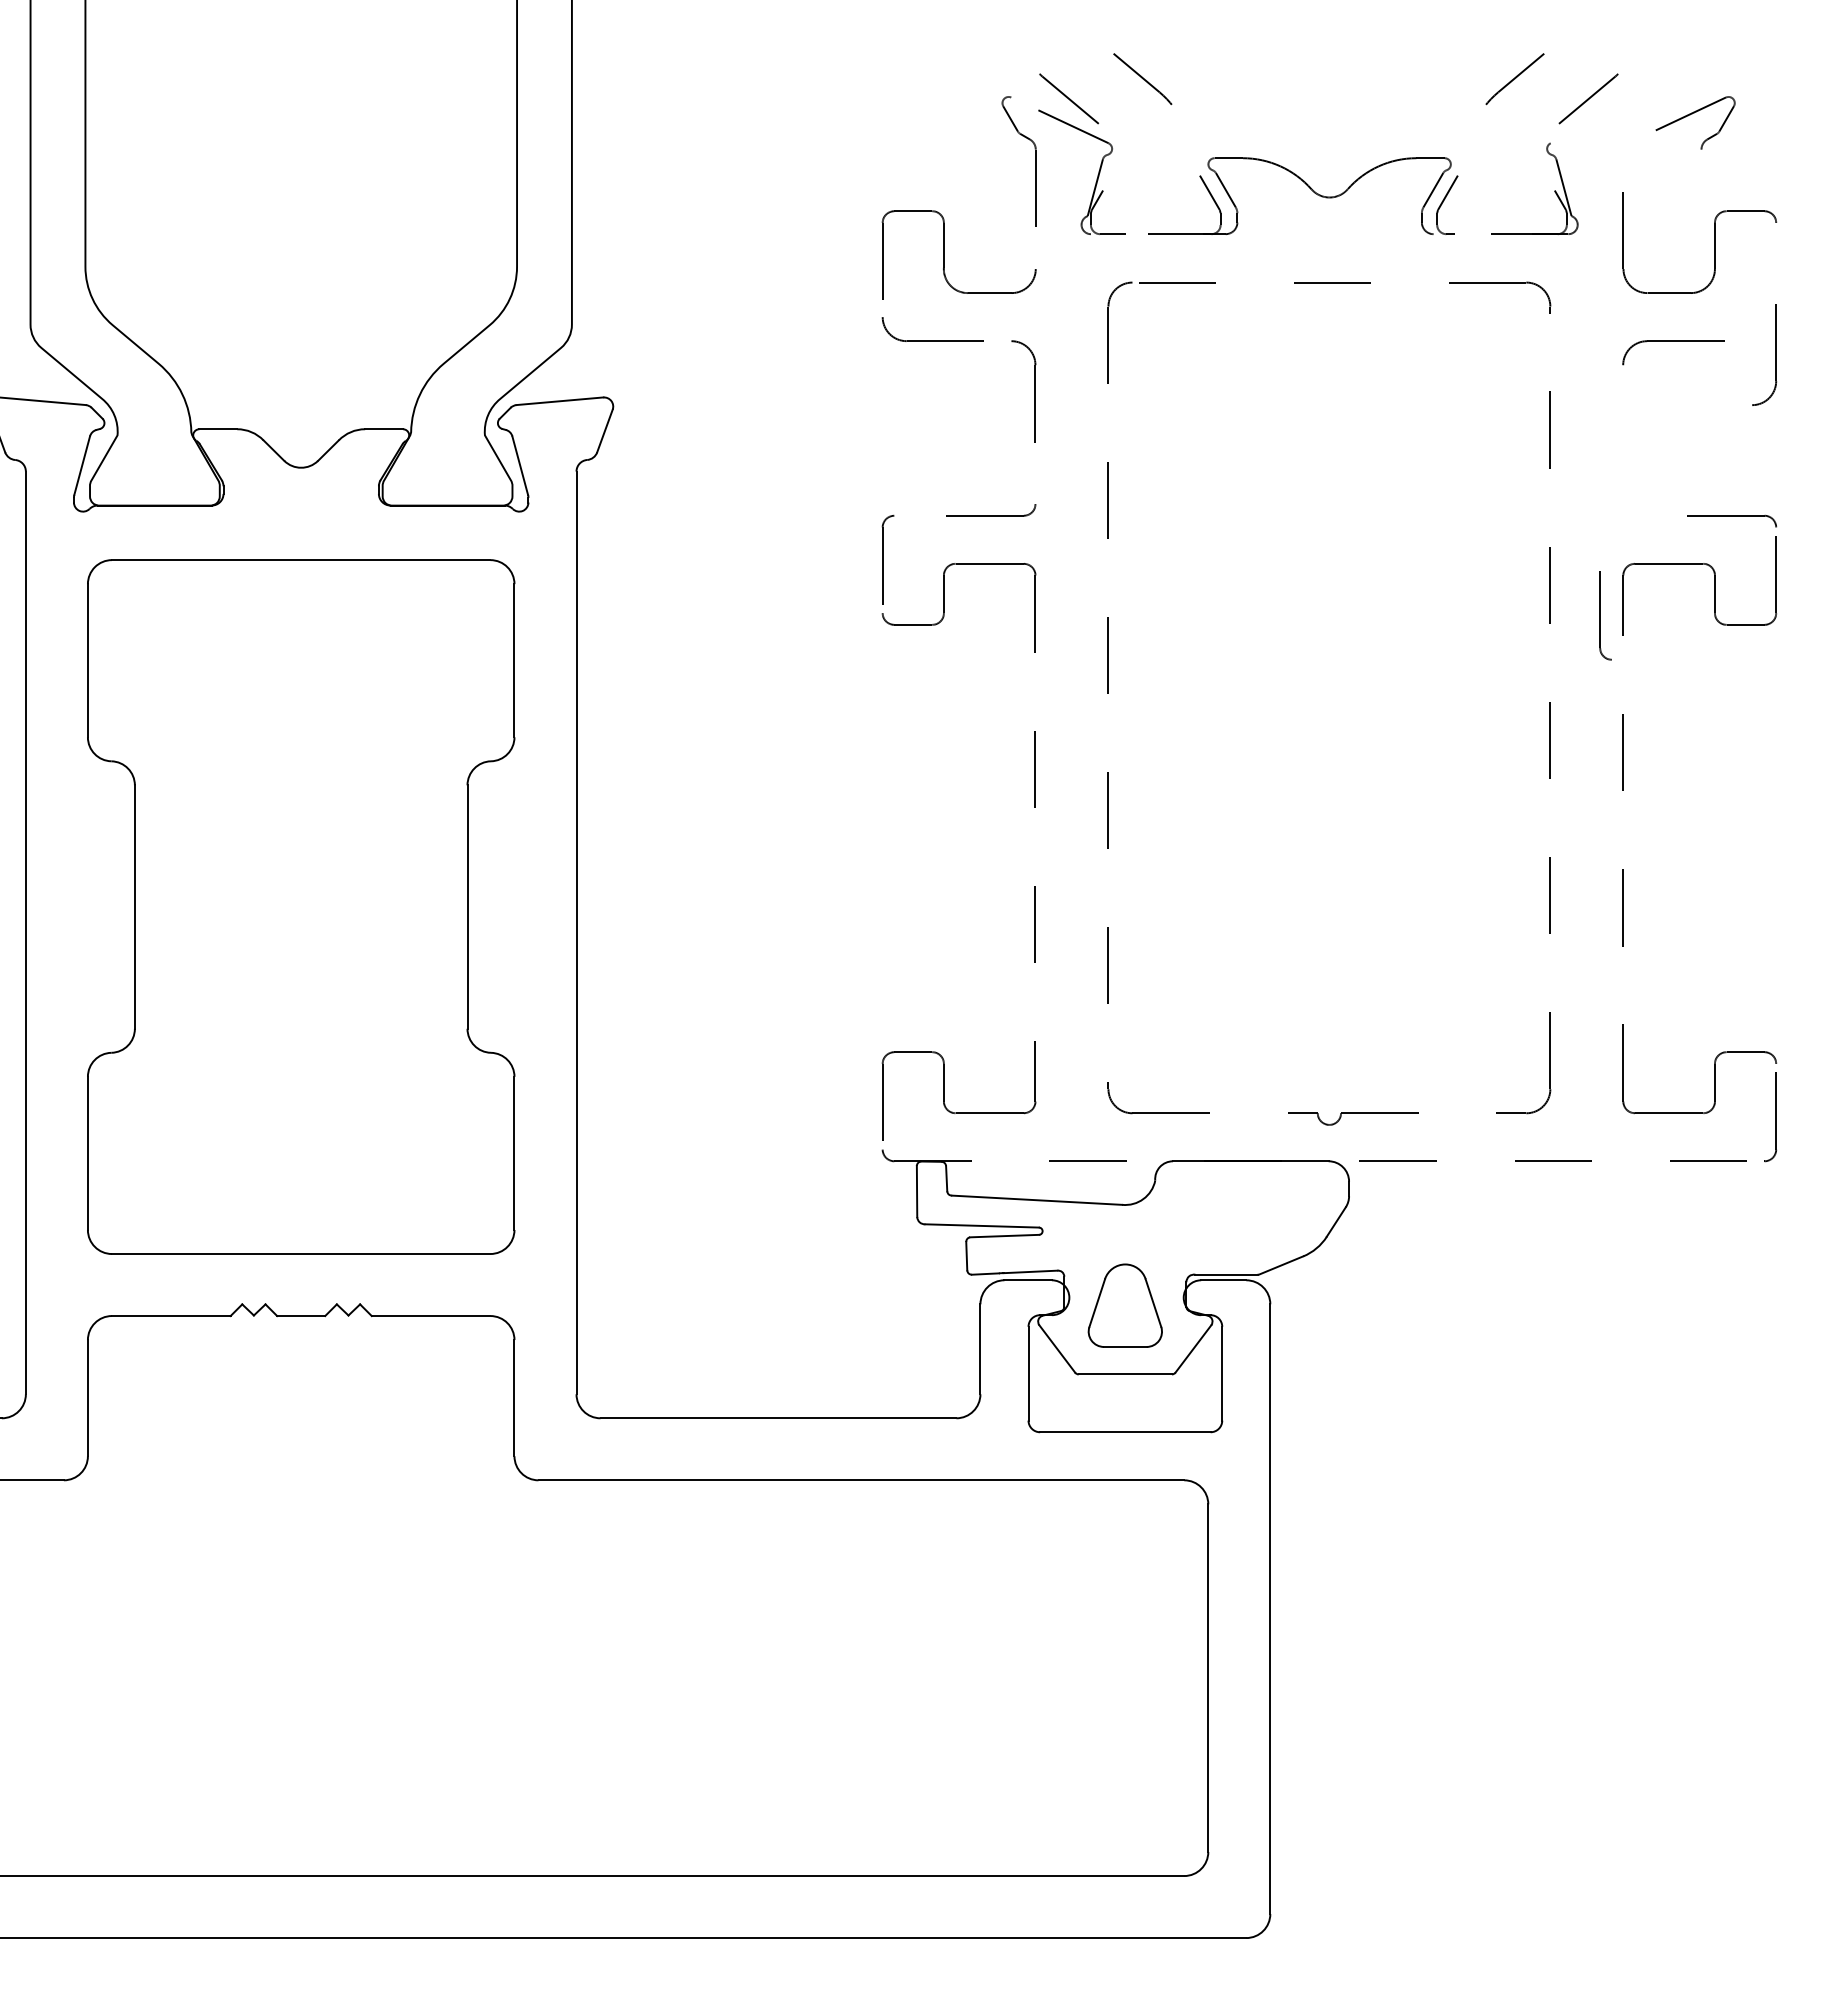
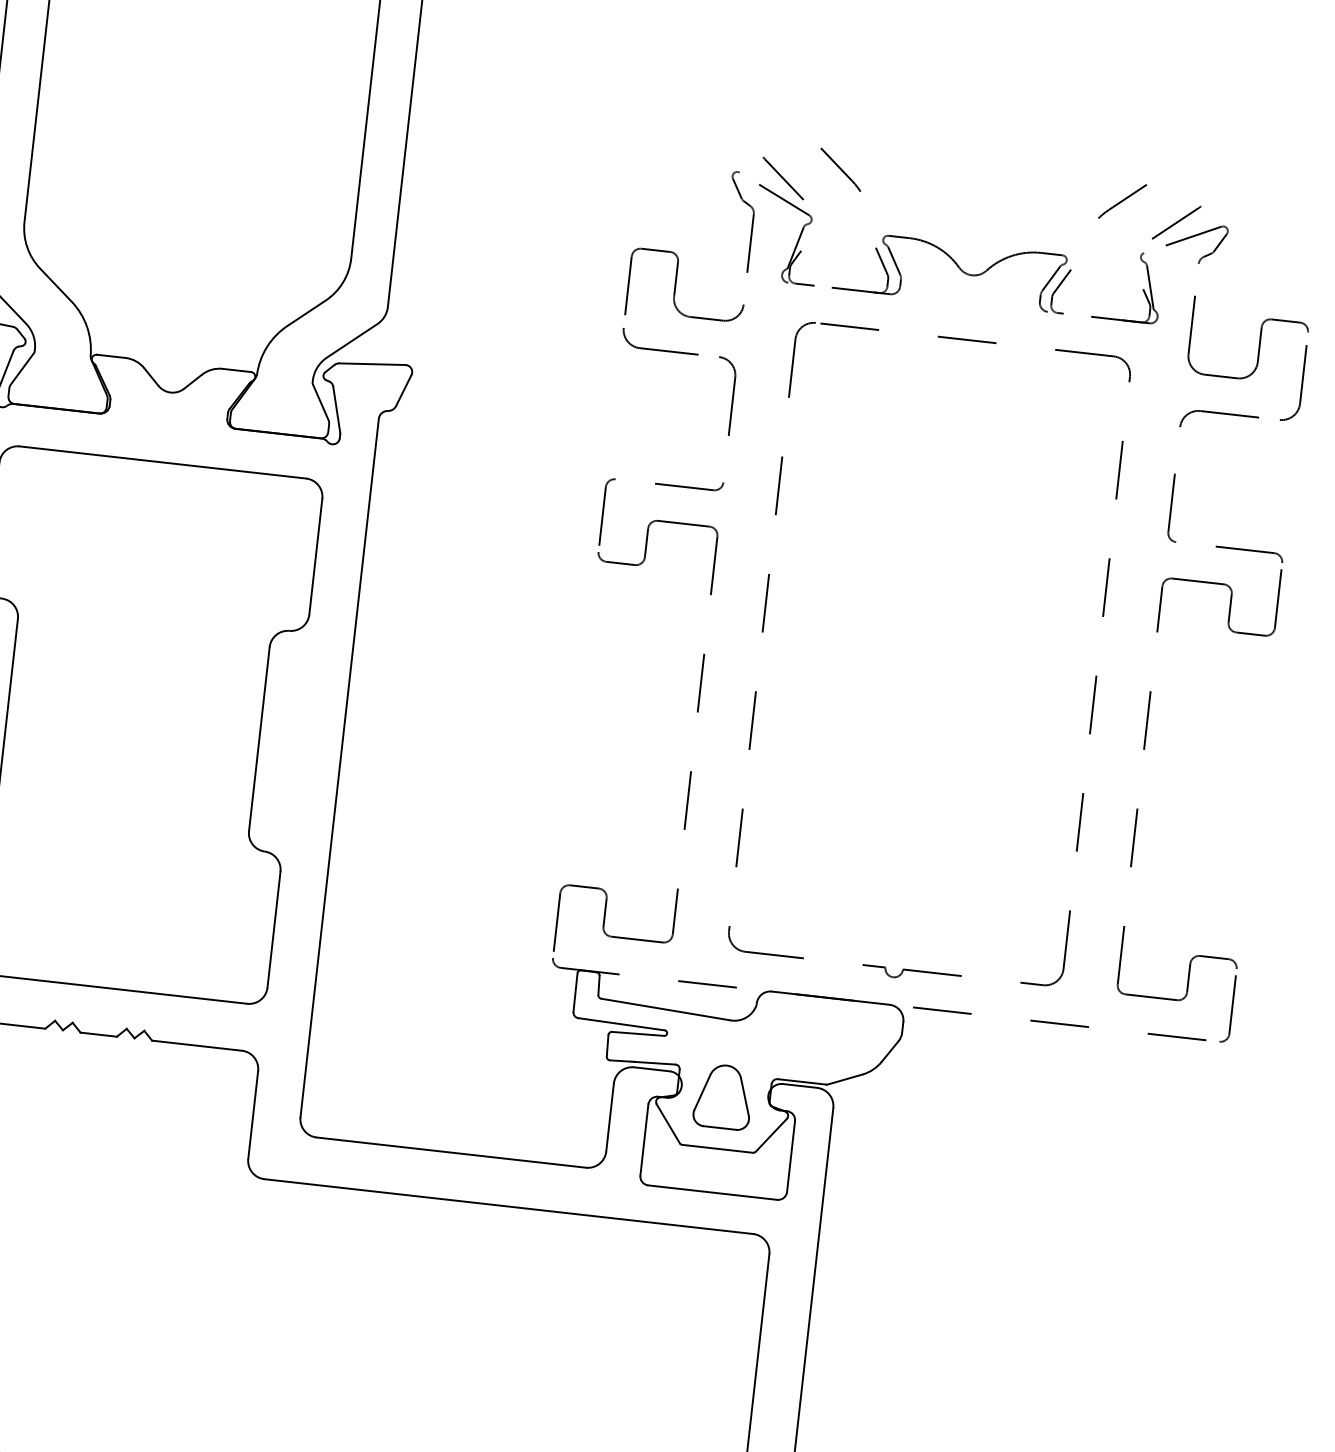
part: (1692, 114) -> (1194, 236), moved
part: (1775, 354) -> (1301, 383), moved
part: (1605, 615) -> (1175, 508), moved

